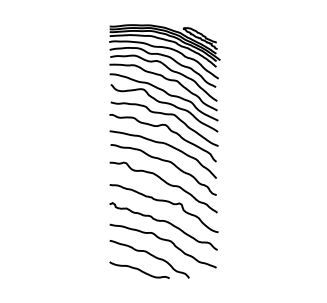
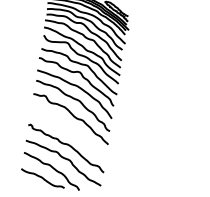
curve: (166, 202) -> (71, 130), removed

